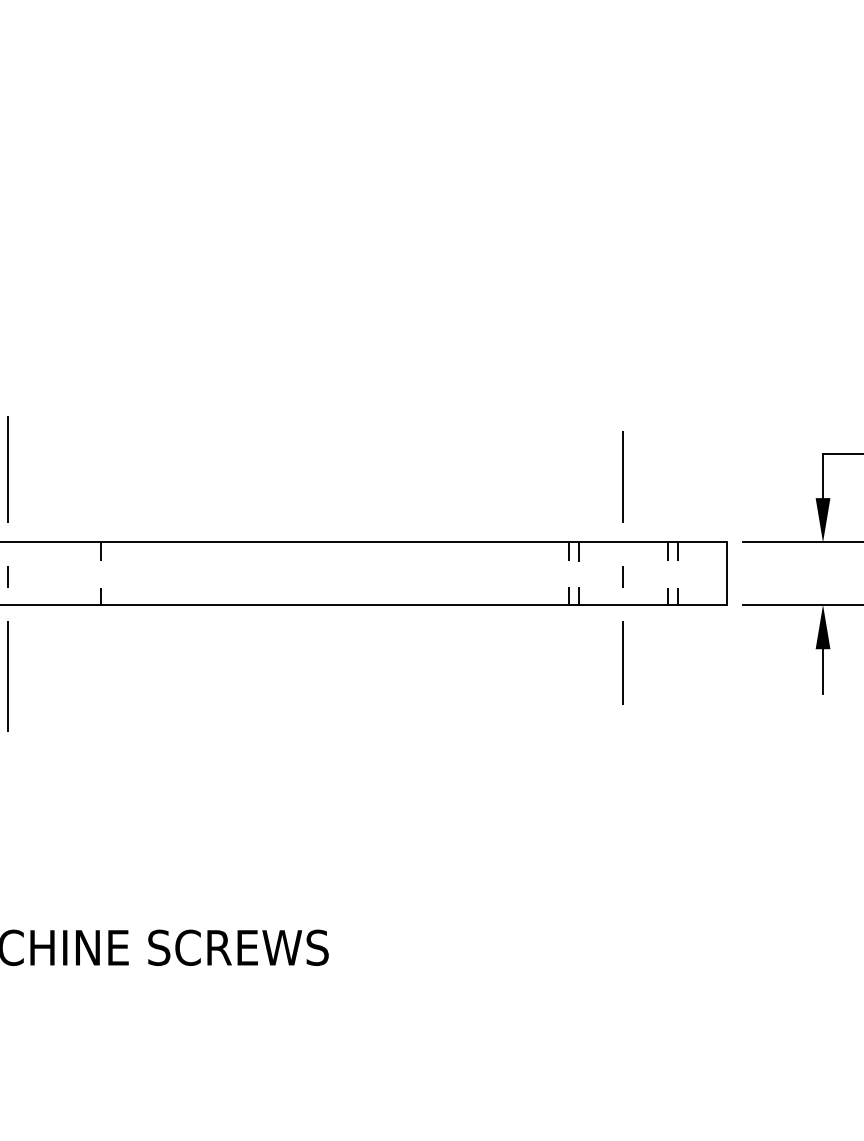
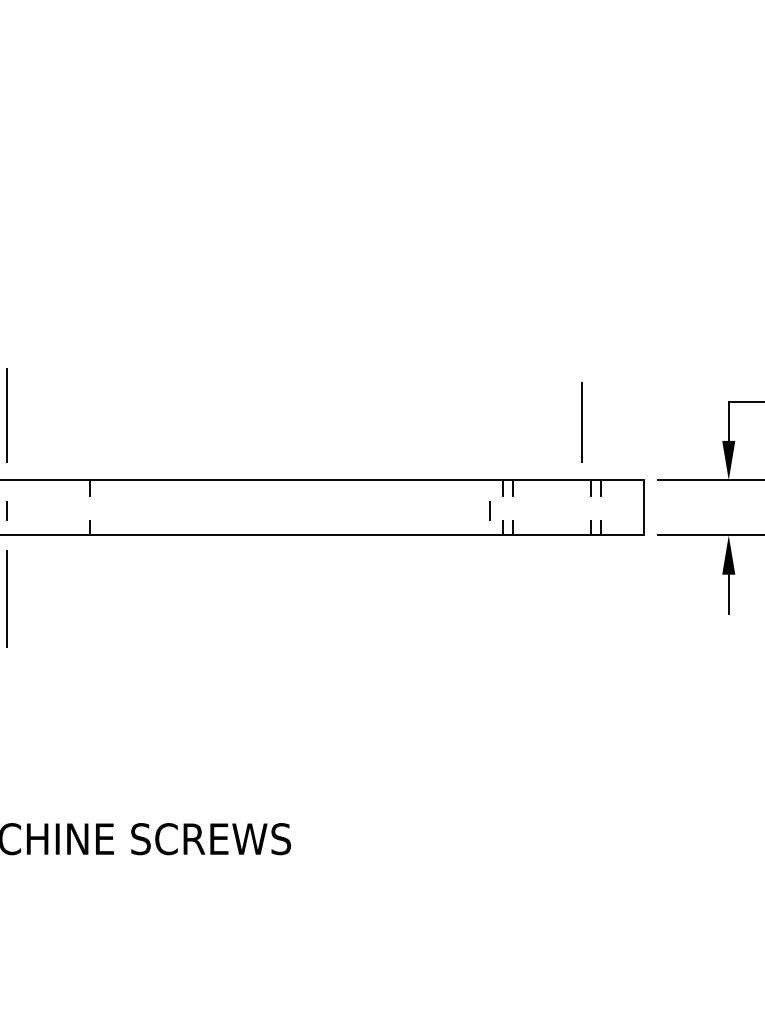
line: (622, 476) -> (581, 421), moved
line: (622, 576) -> (489, 510), moved
line: (623, 662) -> (552, 586), removed

